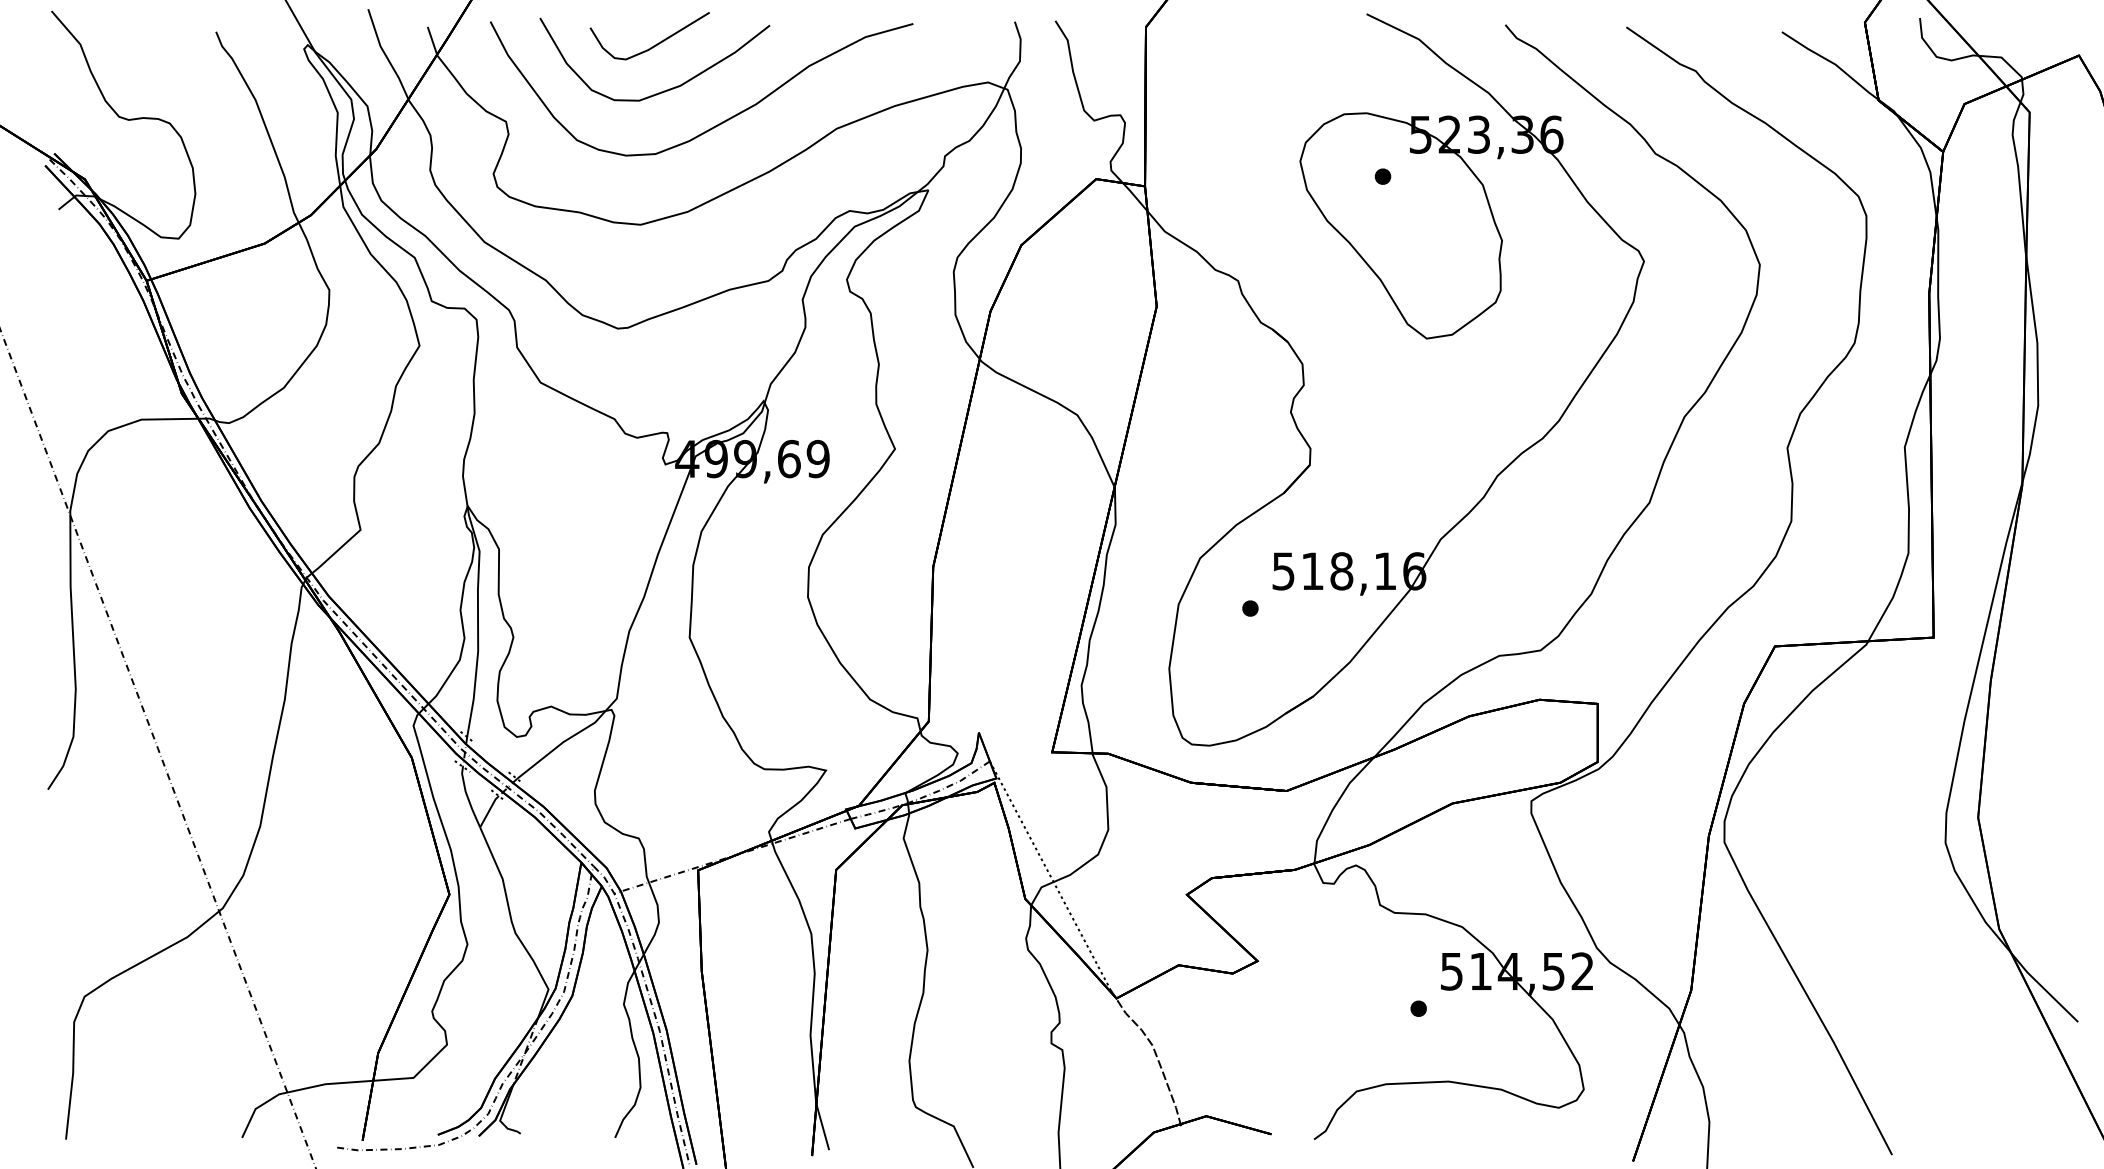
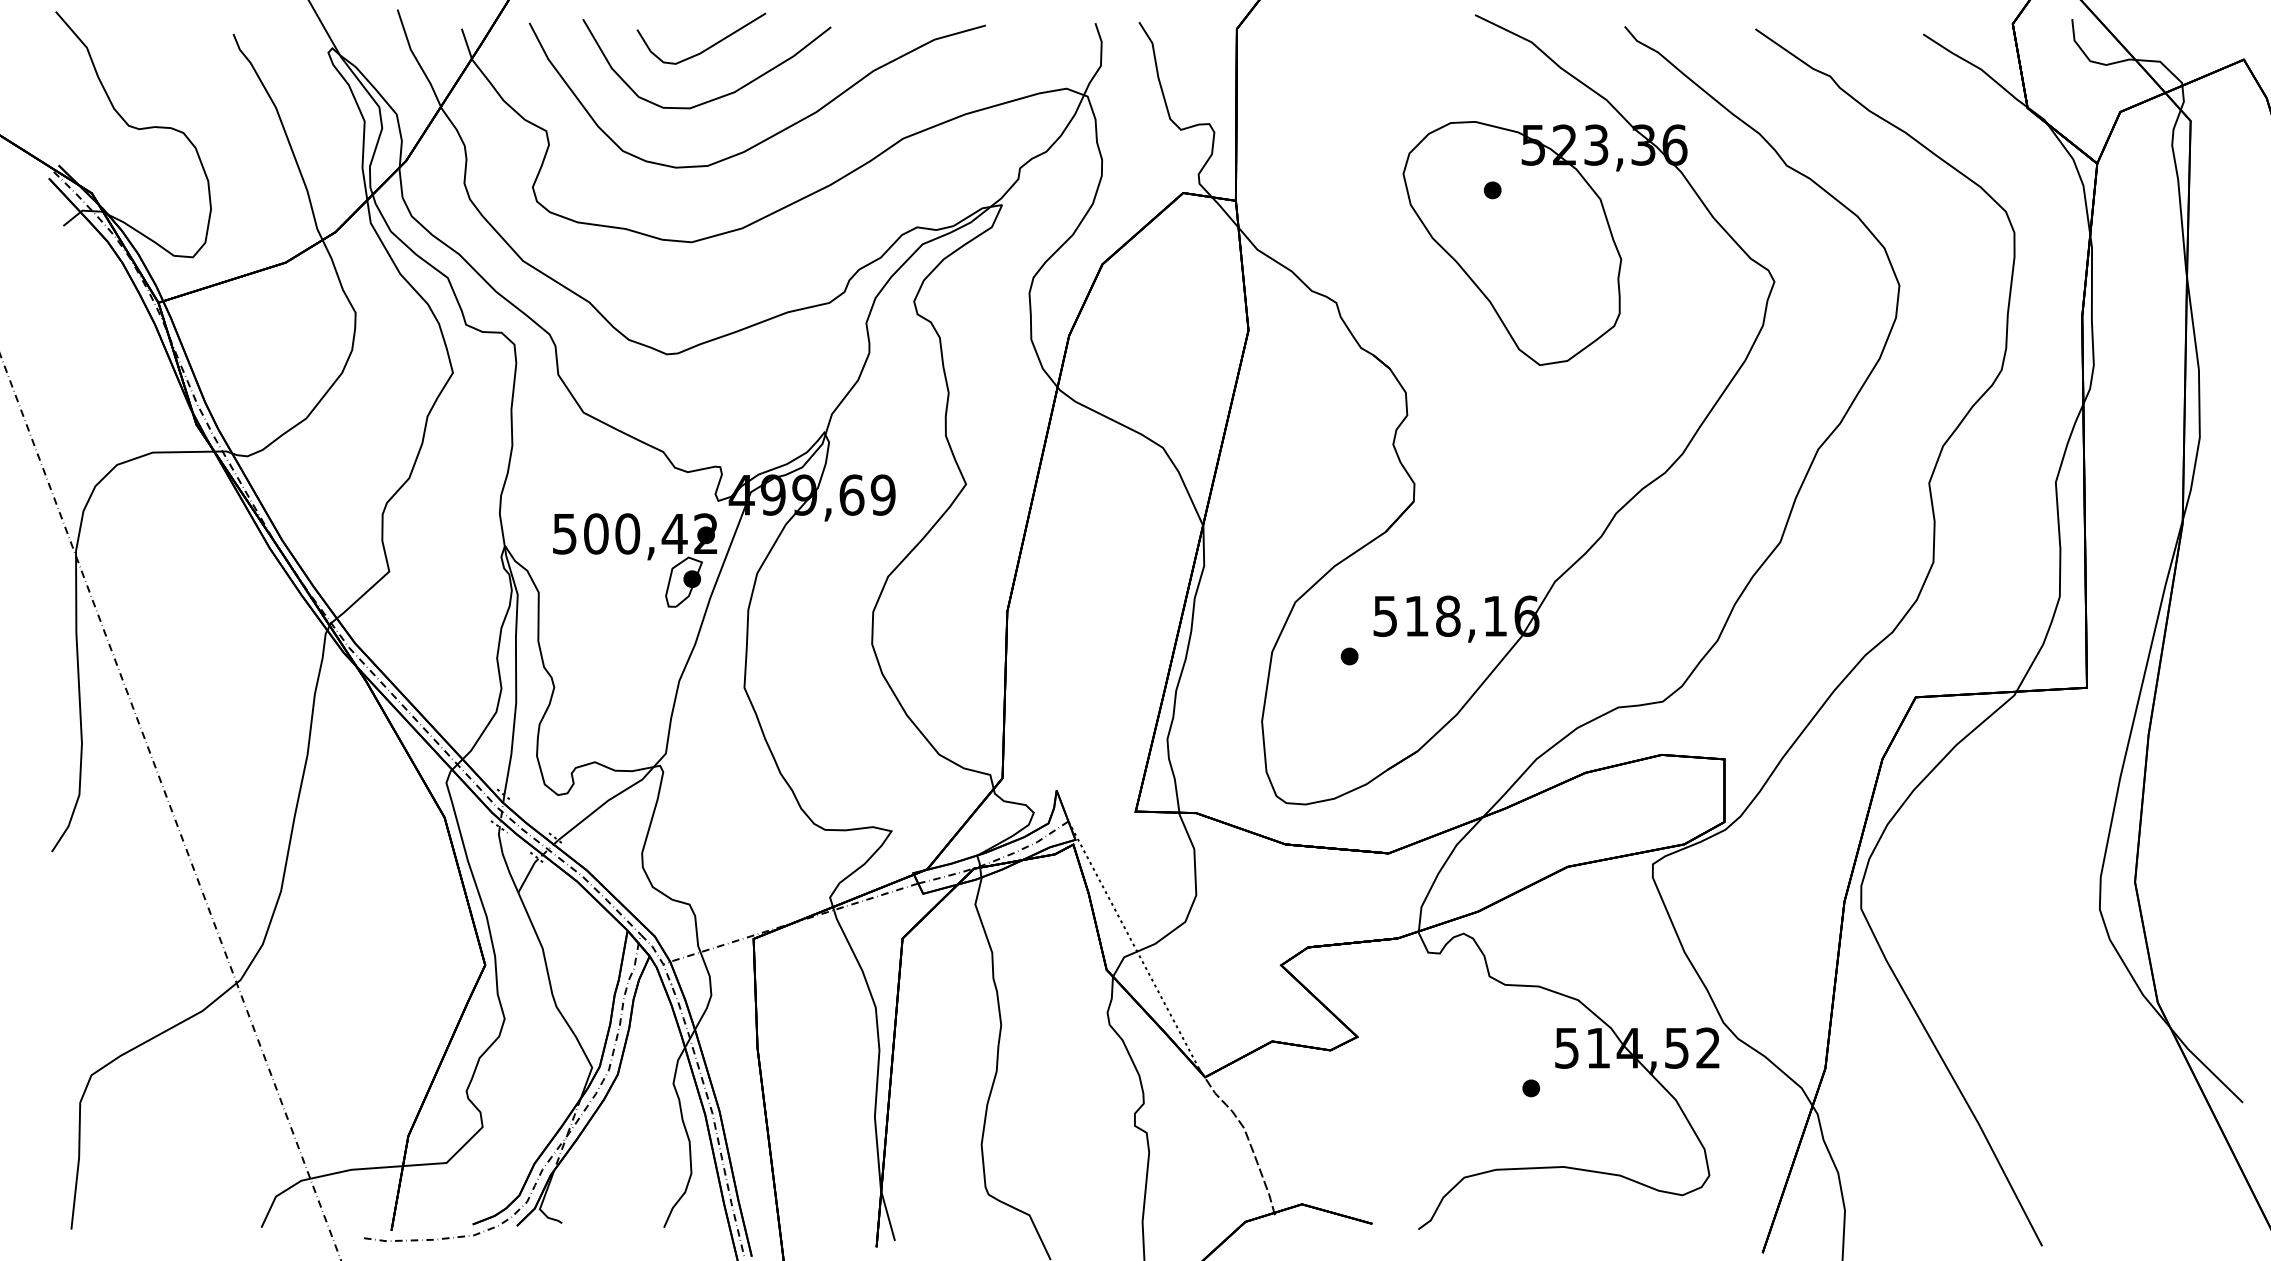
part: (586, 513) -> (633, 553), added

